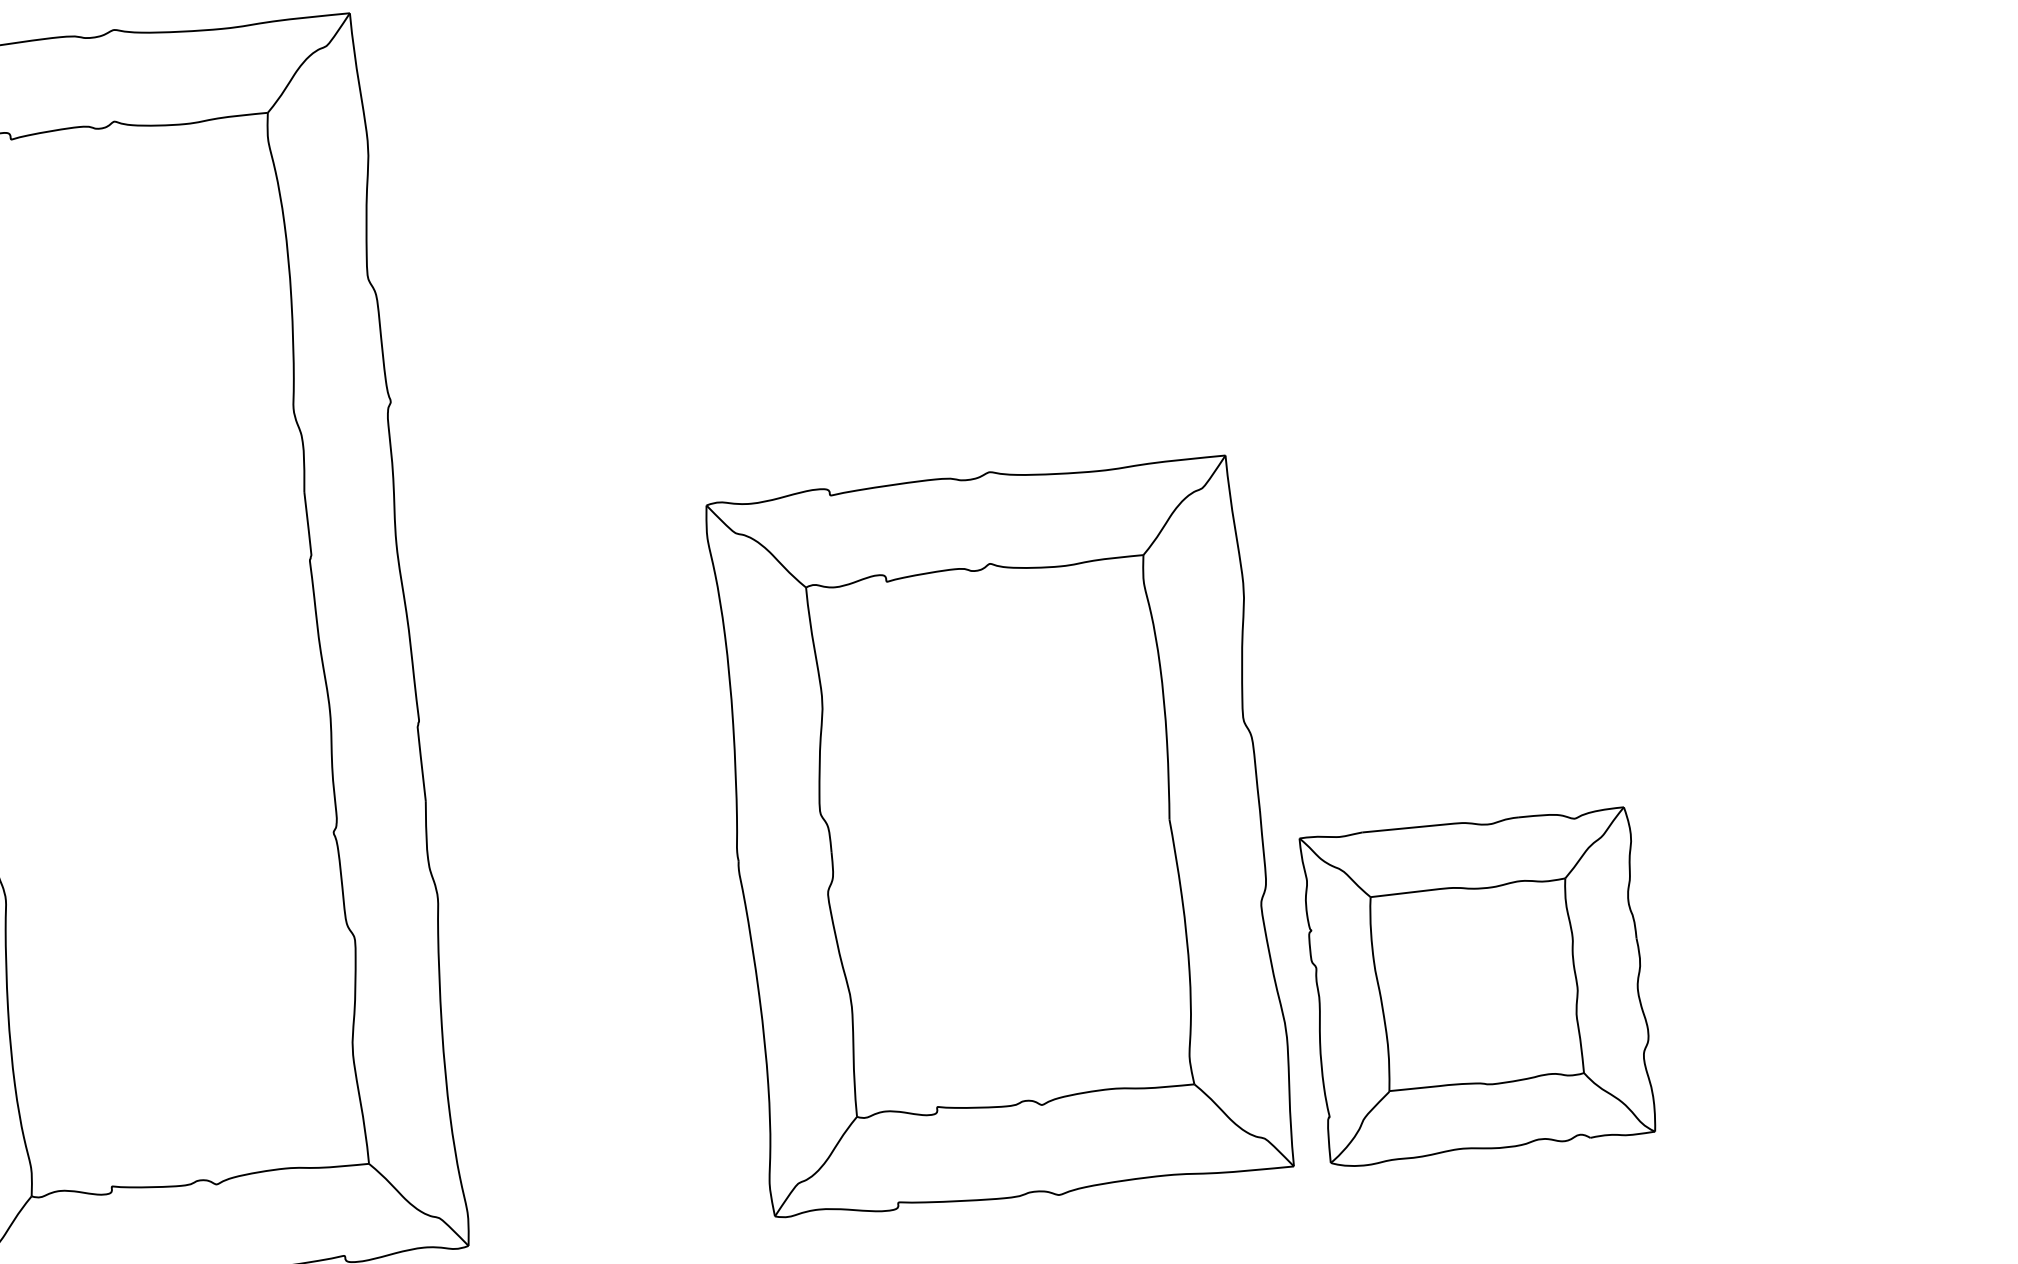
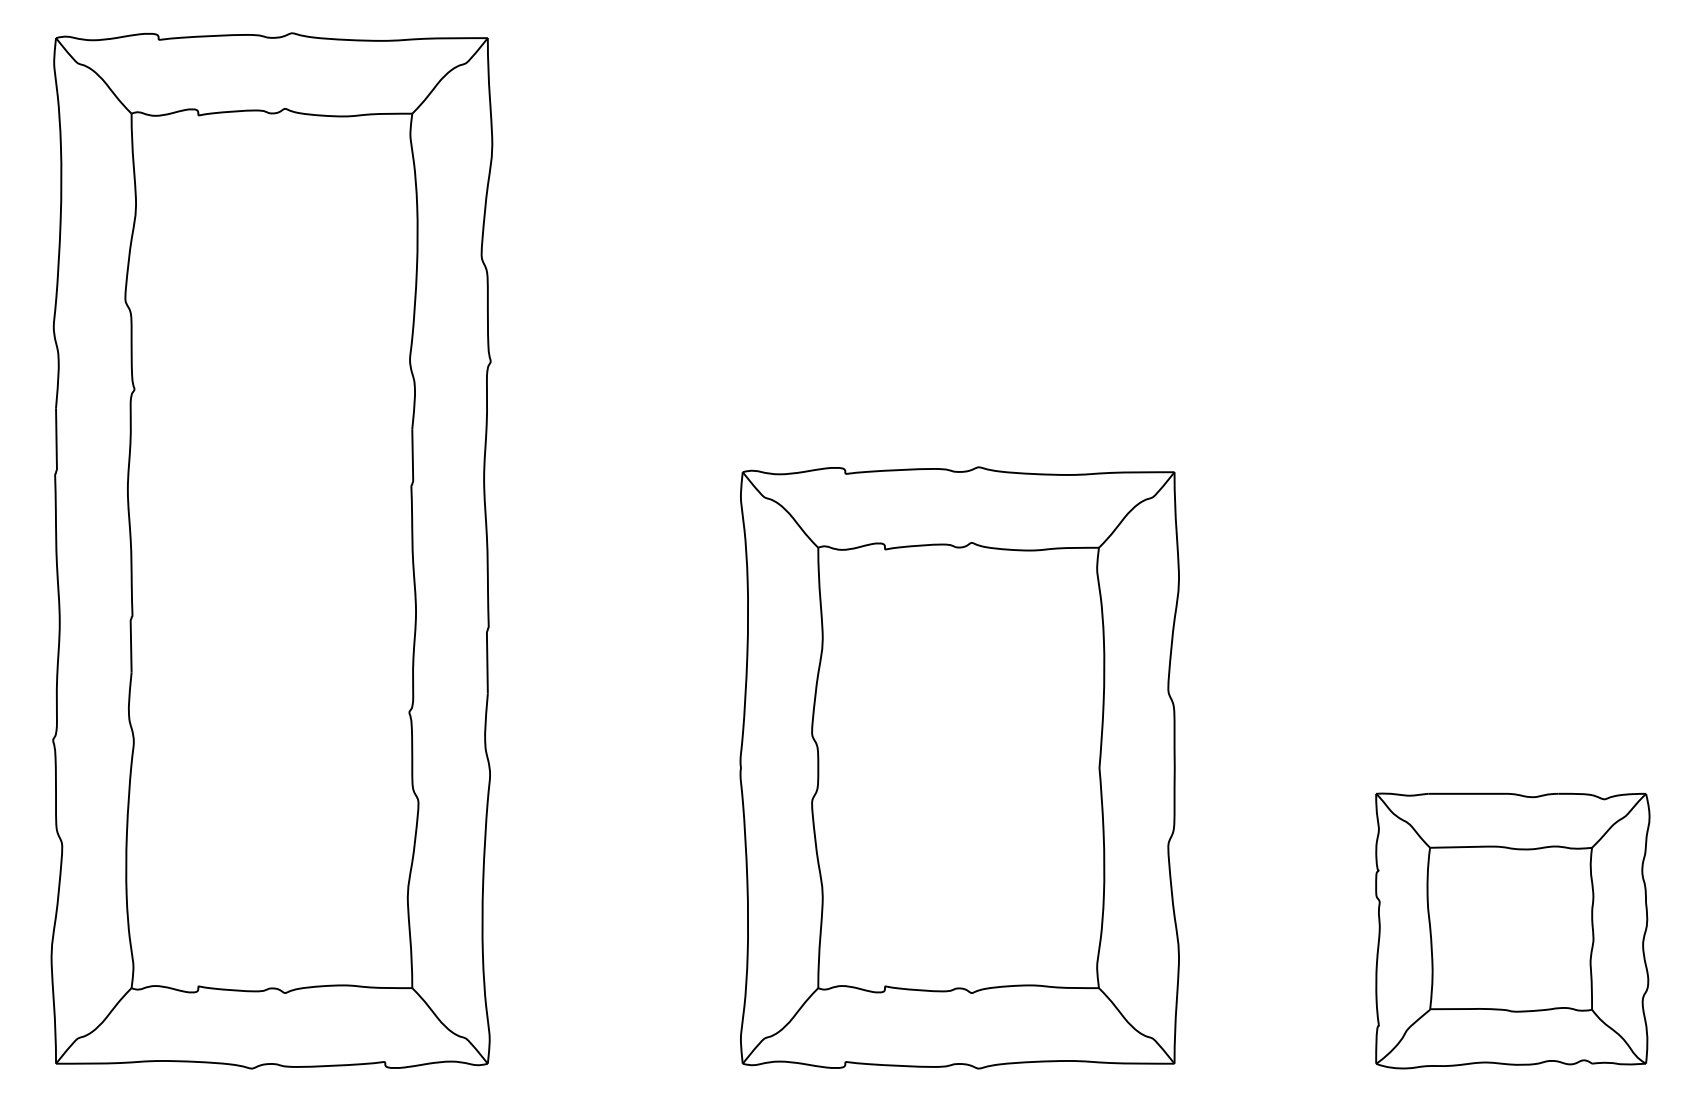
part: (1479, 987) -> (1512, 930), moved

